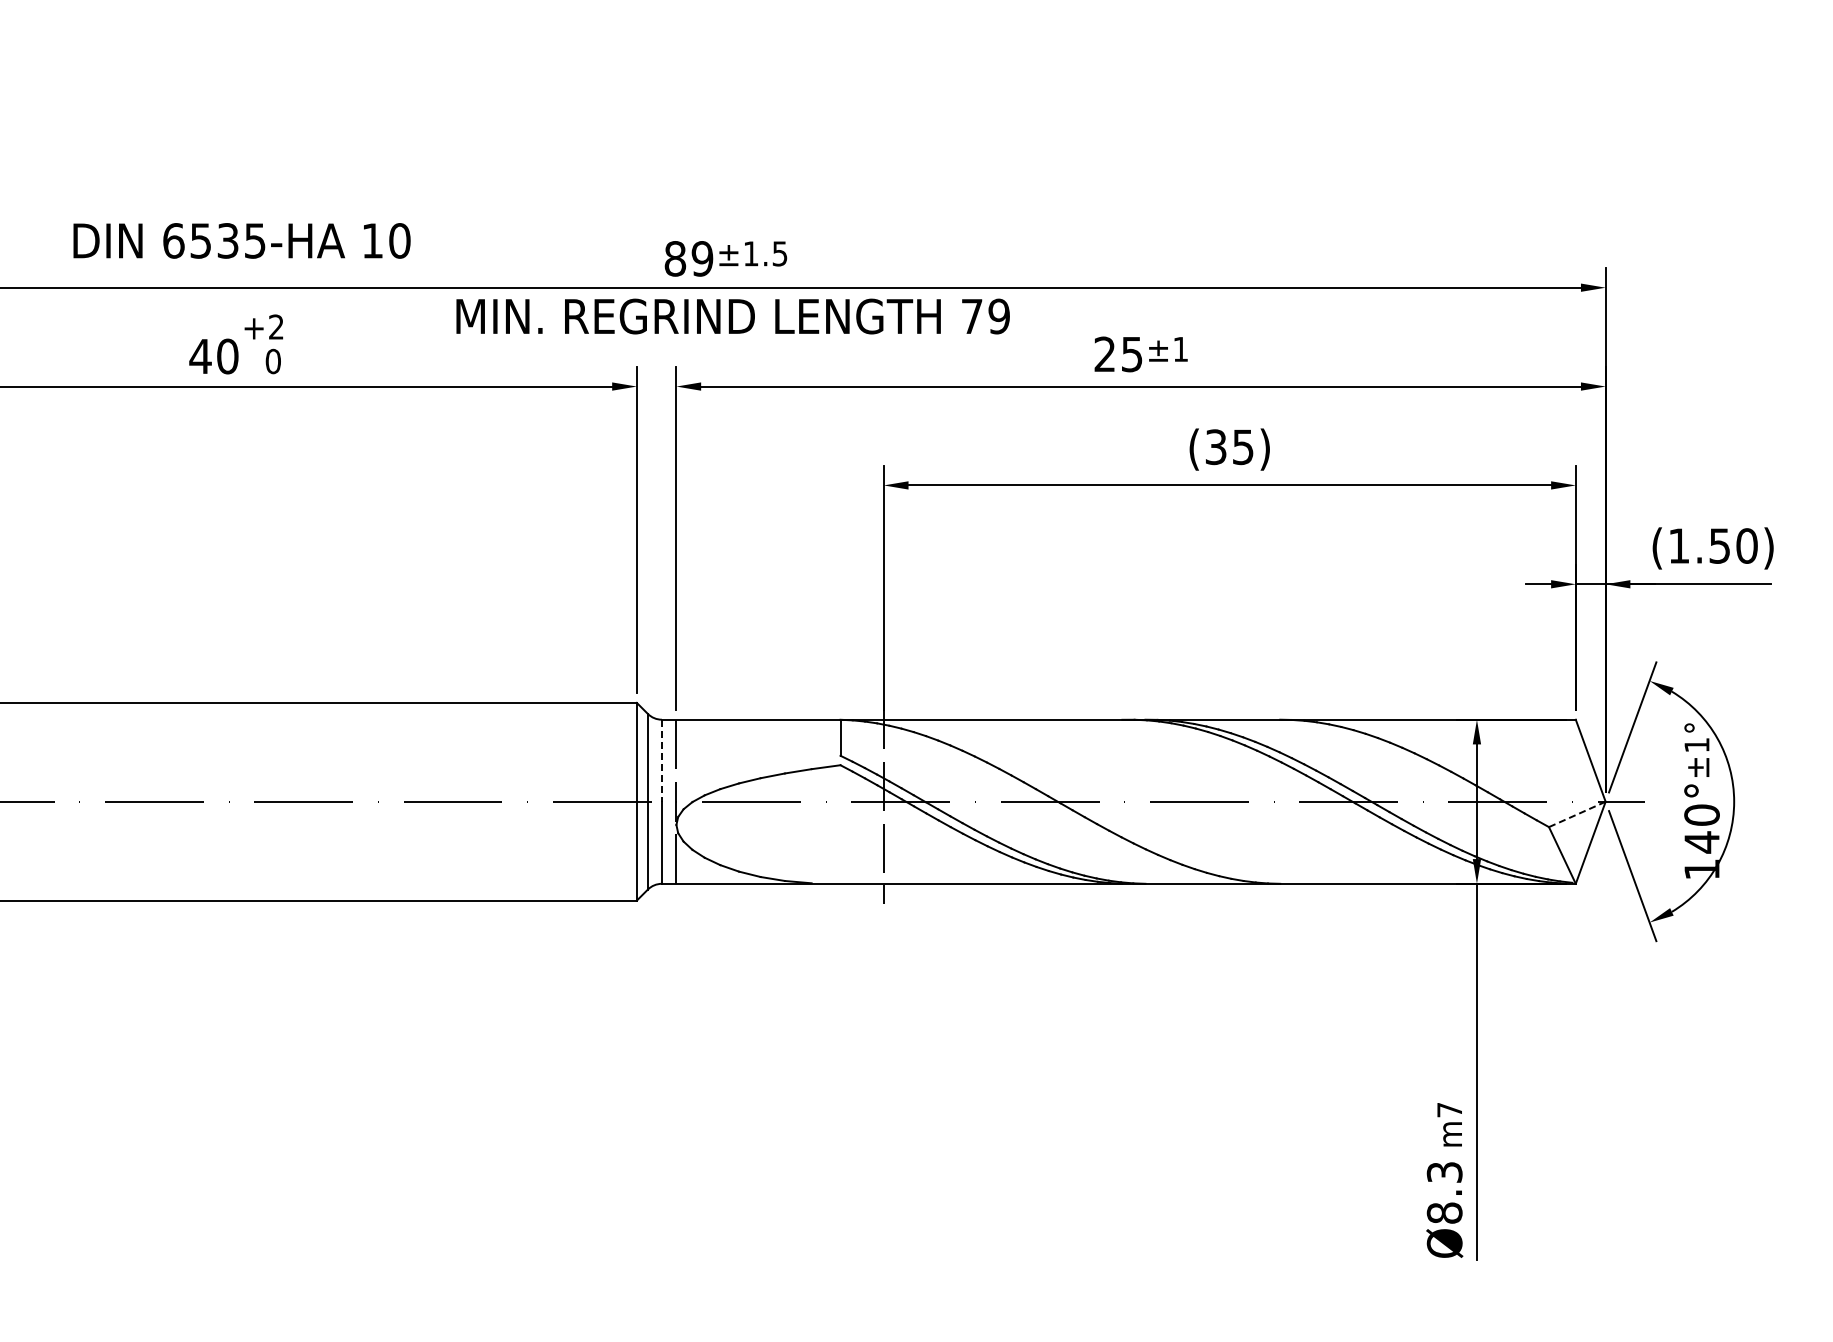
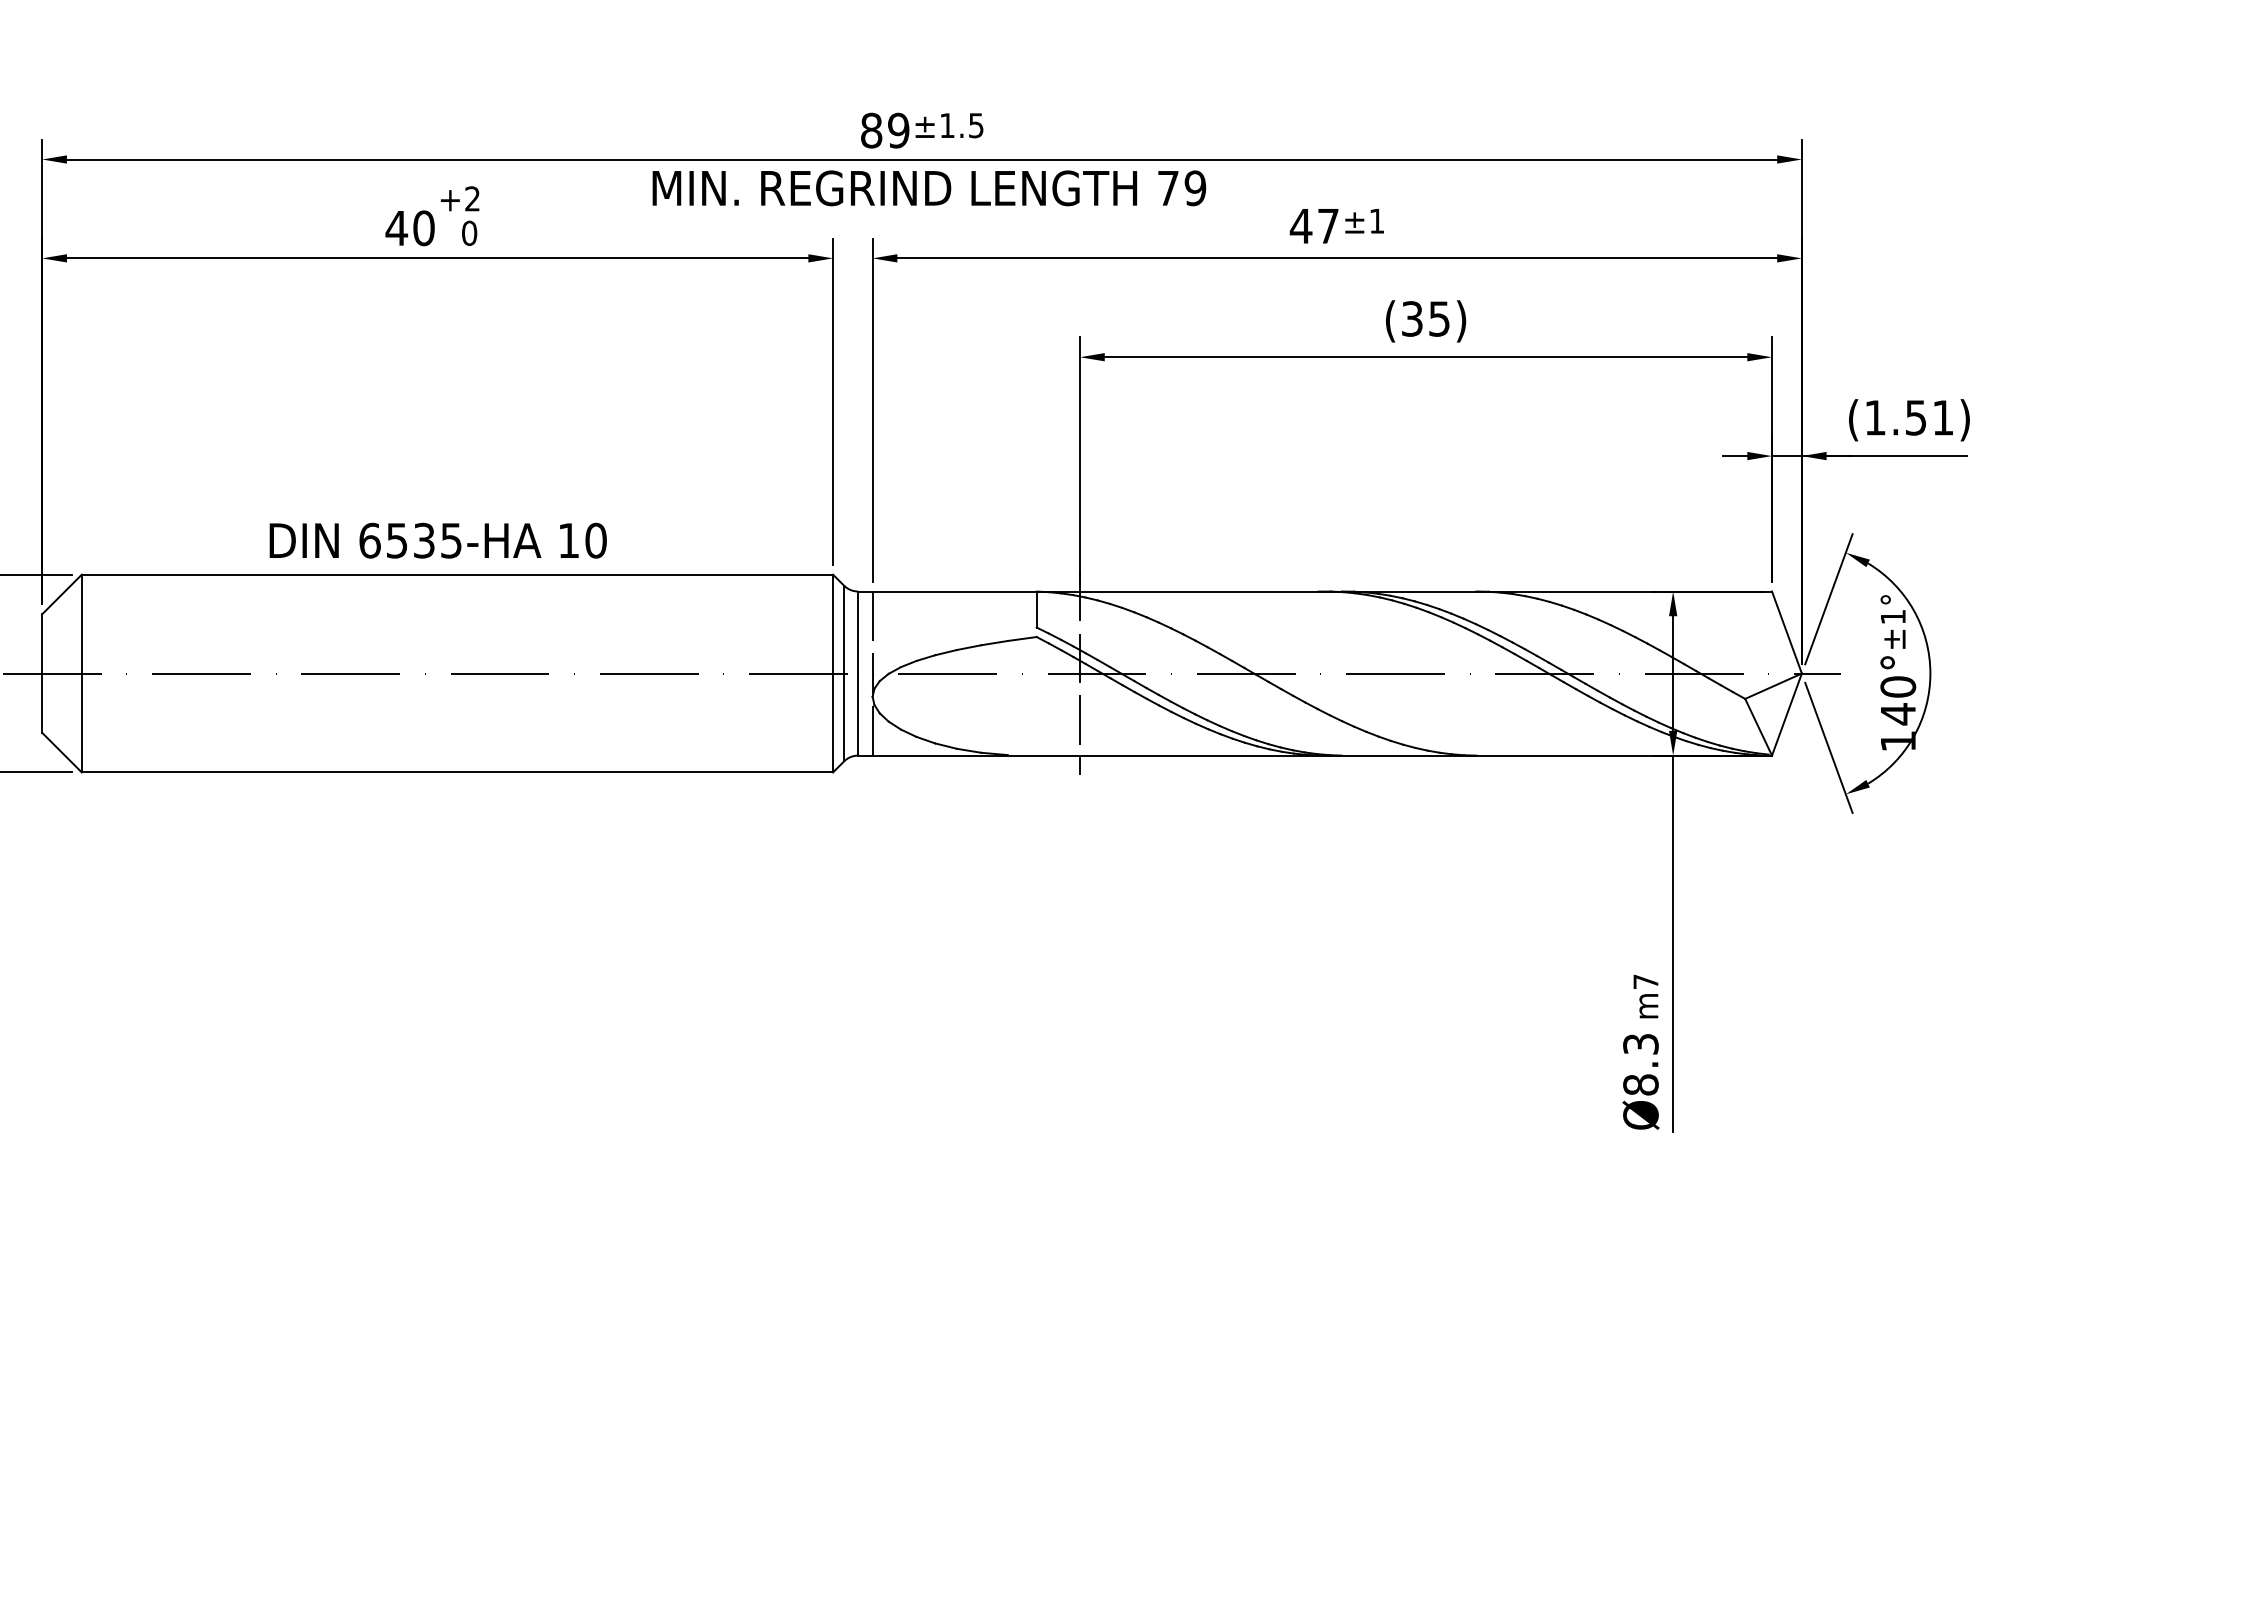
text: (241, 240) -> (437, 540), moved
text: (1117, 354) -> (1313, 226), 25 -> 47
text: (1747, 545) -> (1943, 417), (1.50) -> (1.51)
line: (662, 761) -> (858, 633), dashed -> solid
line: (1577, 814) -> (1773, 686), dashed -> solid

